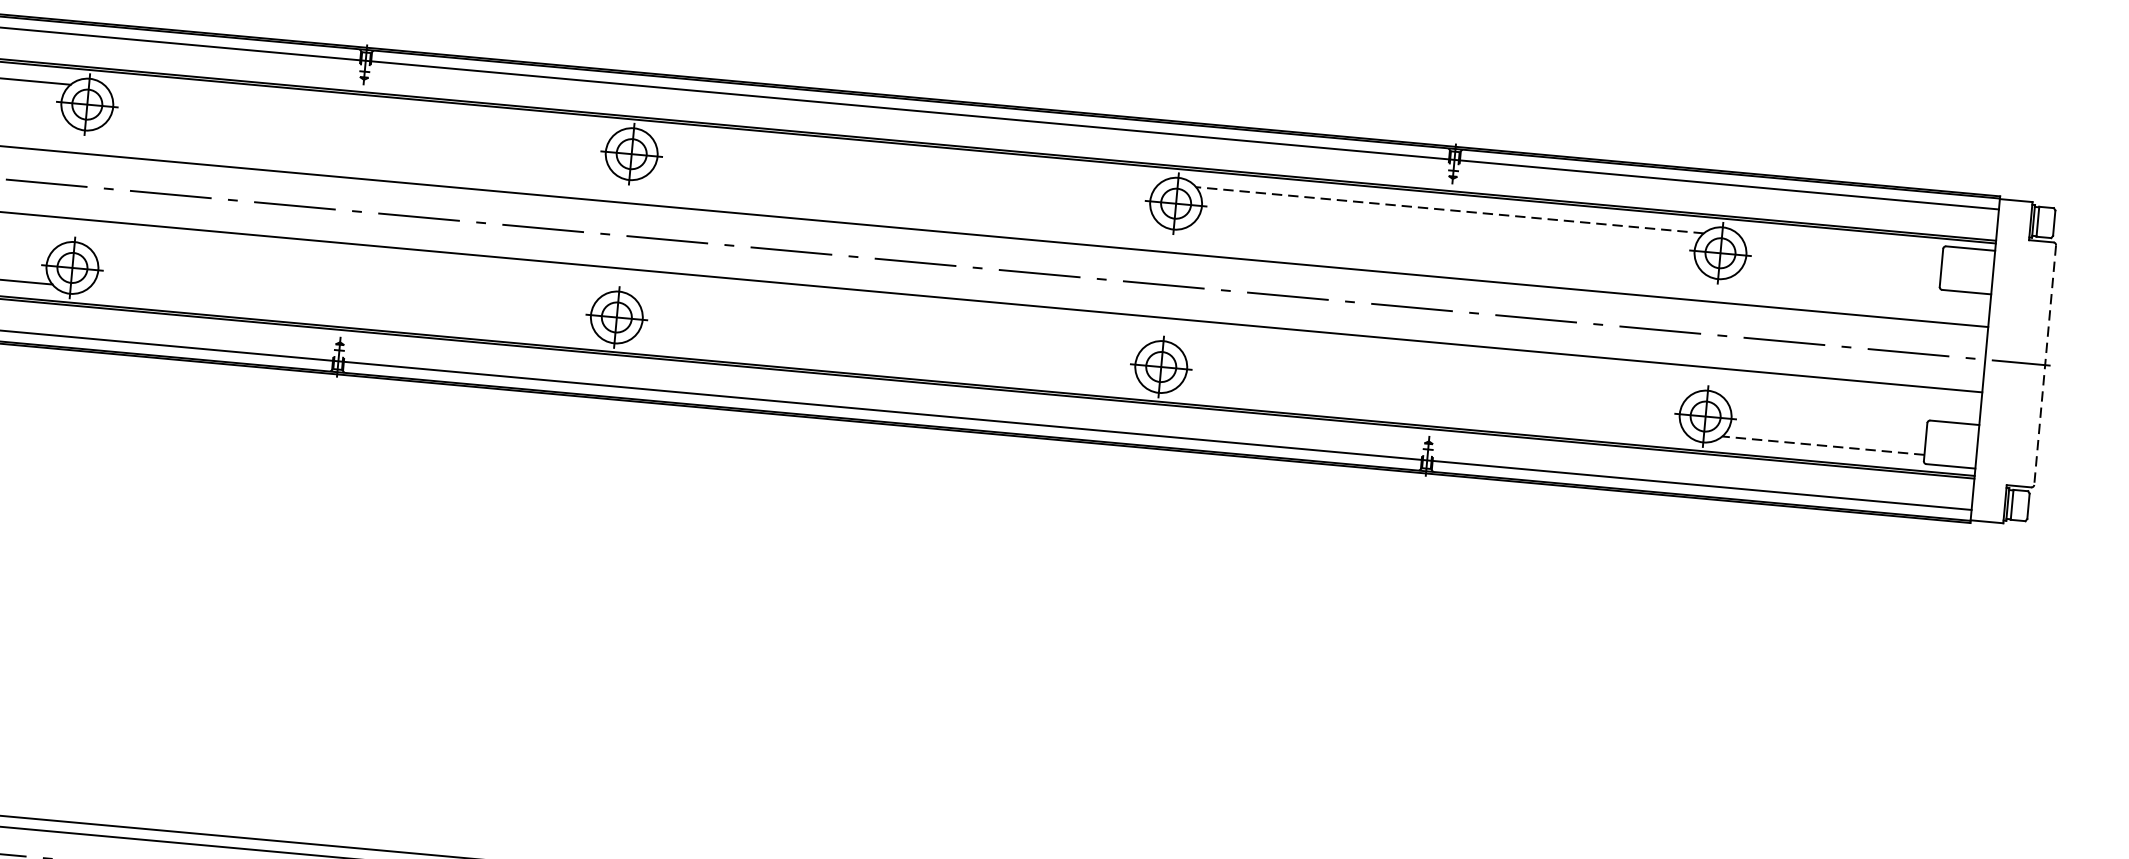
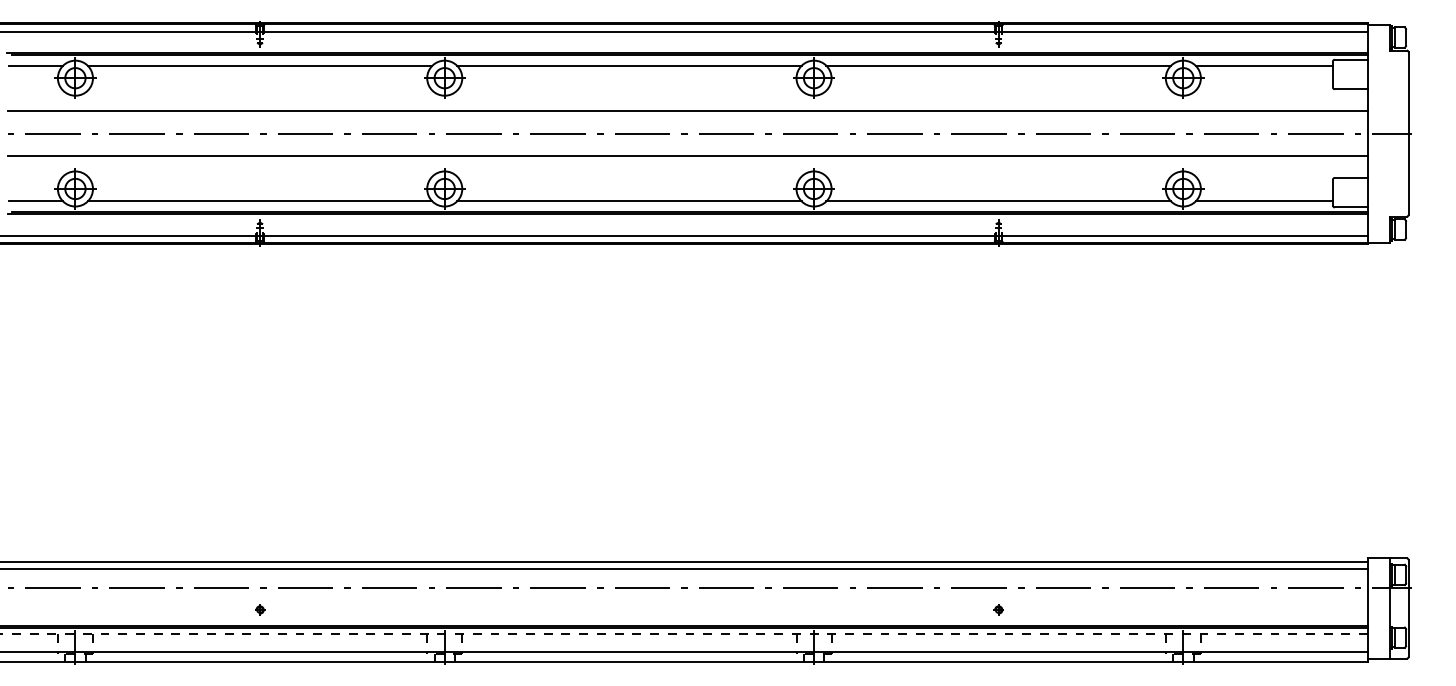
line: (360, 110) -> (259, 65), added
line: (905, 160) -> (629, 65), added
line: (1449, 209) -> (998, 65), dashed -> solid
line: (1840, 245) -> (1263, 65), added
line: (342, 311) -> (259, 201), added
line: (887, 360) -> (629, 201), added
line: (2044, 366) -> (1408, 134), dashed -> solid
line: (1431, 410) -> (998, 201), added
line: (1823, 445) -> (1264, 201), dashed -> solid

